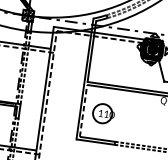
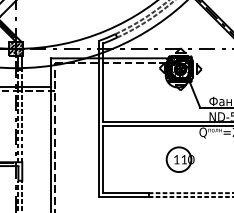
line: (83, 110) -> (103, 159), dashed -> solid
part: (103, 113) -> (179, 159), moved

